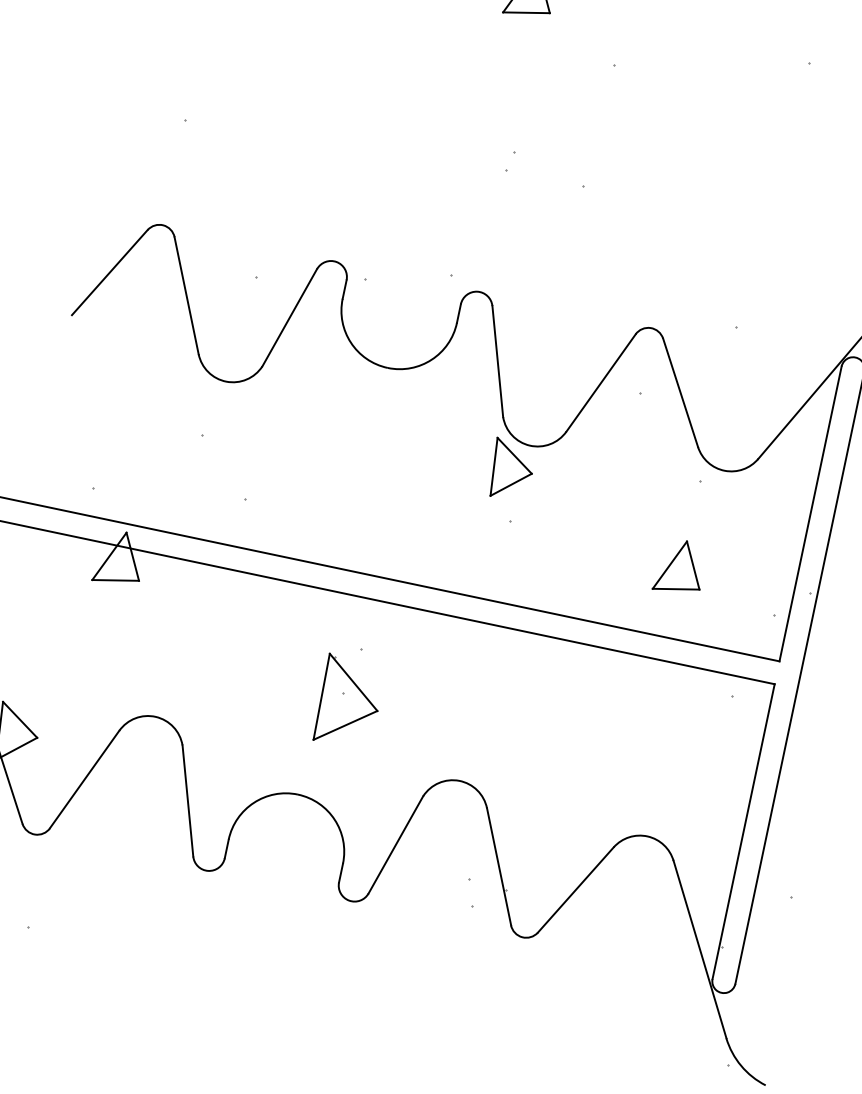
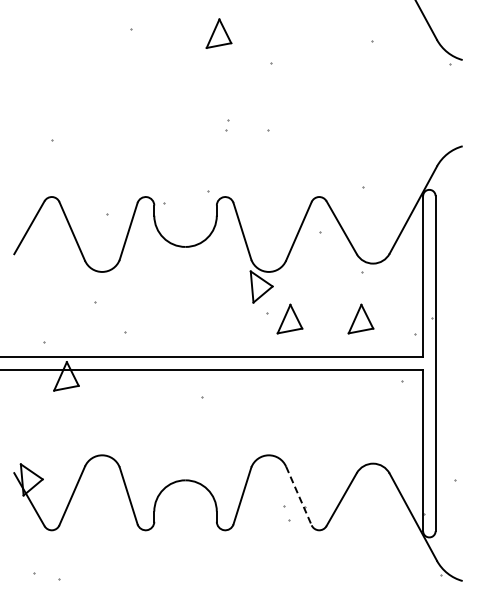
part: (550, 538) -> (289, 318), added
part: (349, 702) -> (202, 426), removed
line: (499, 868) -> (299, 496), solid -> dashed

